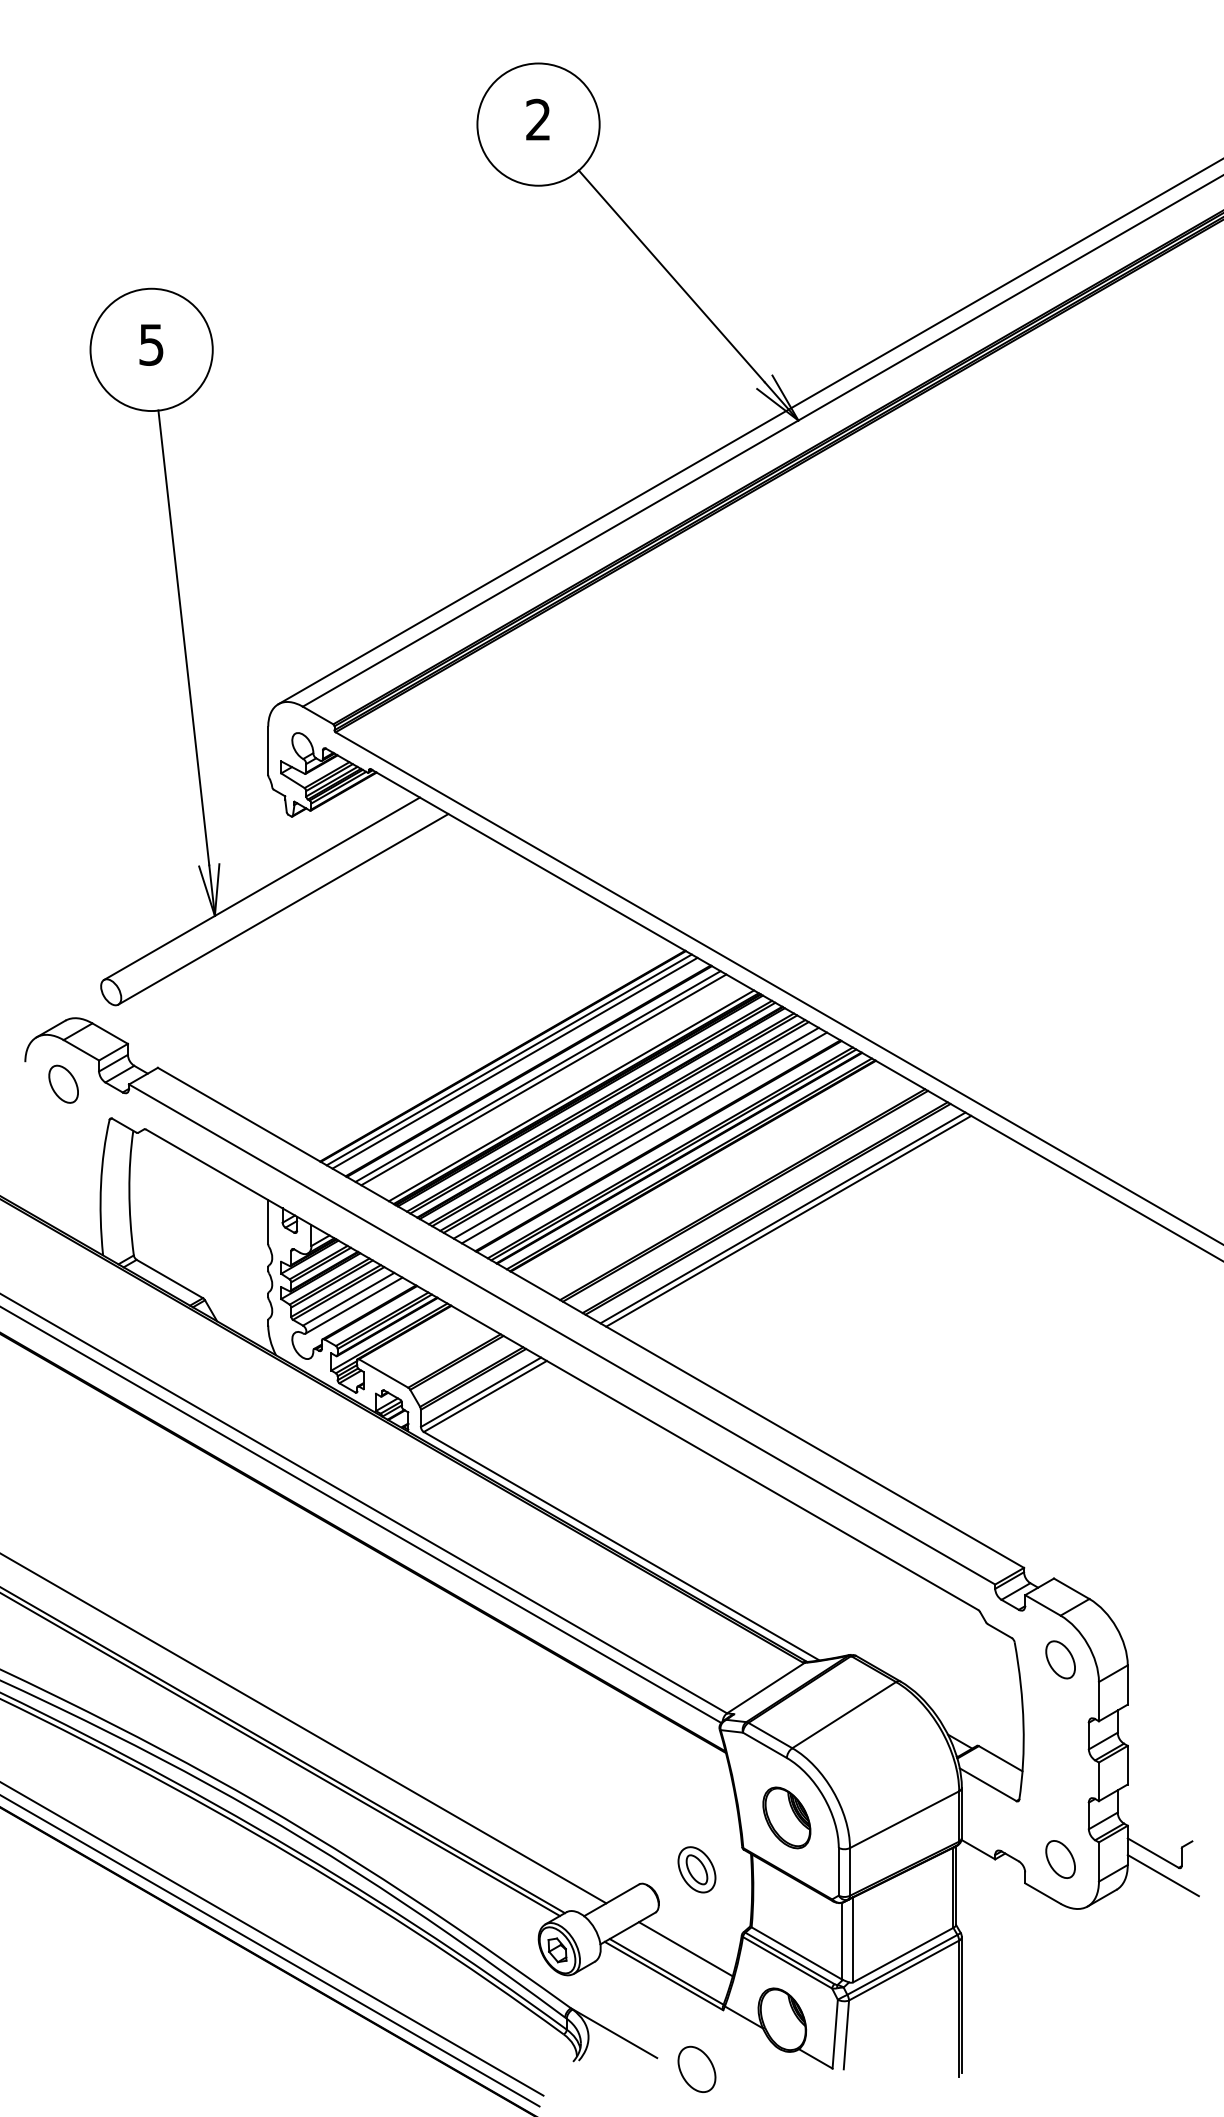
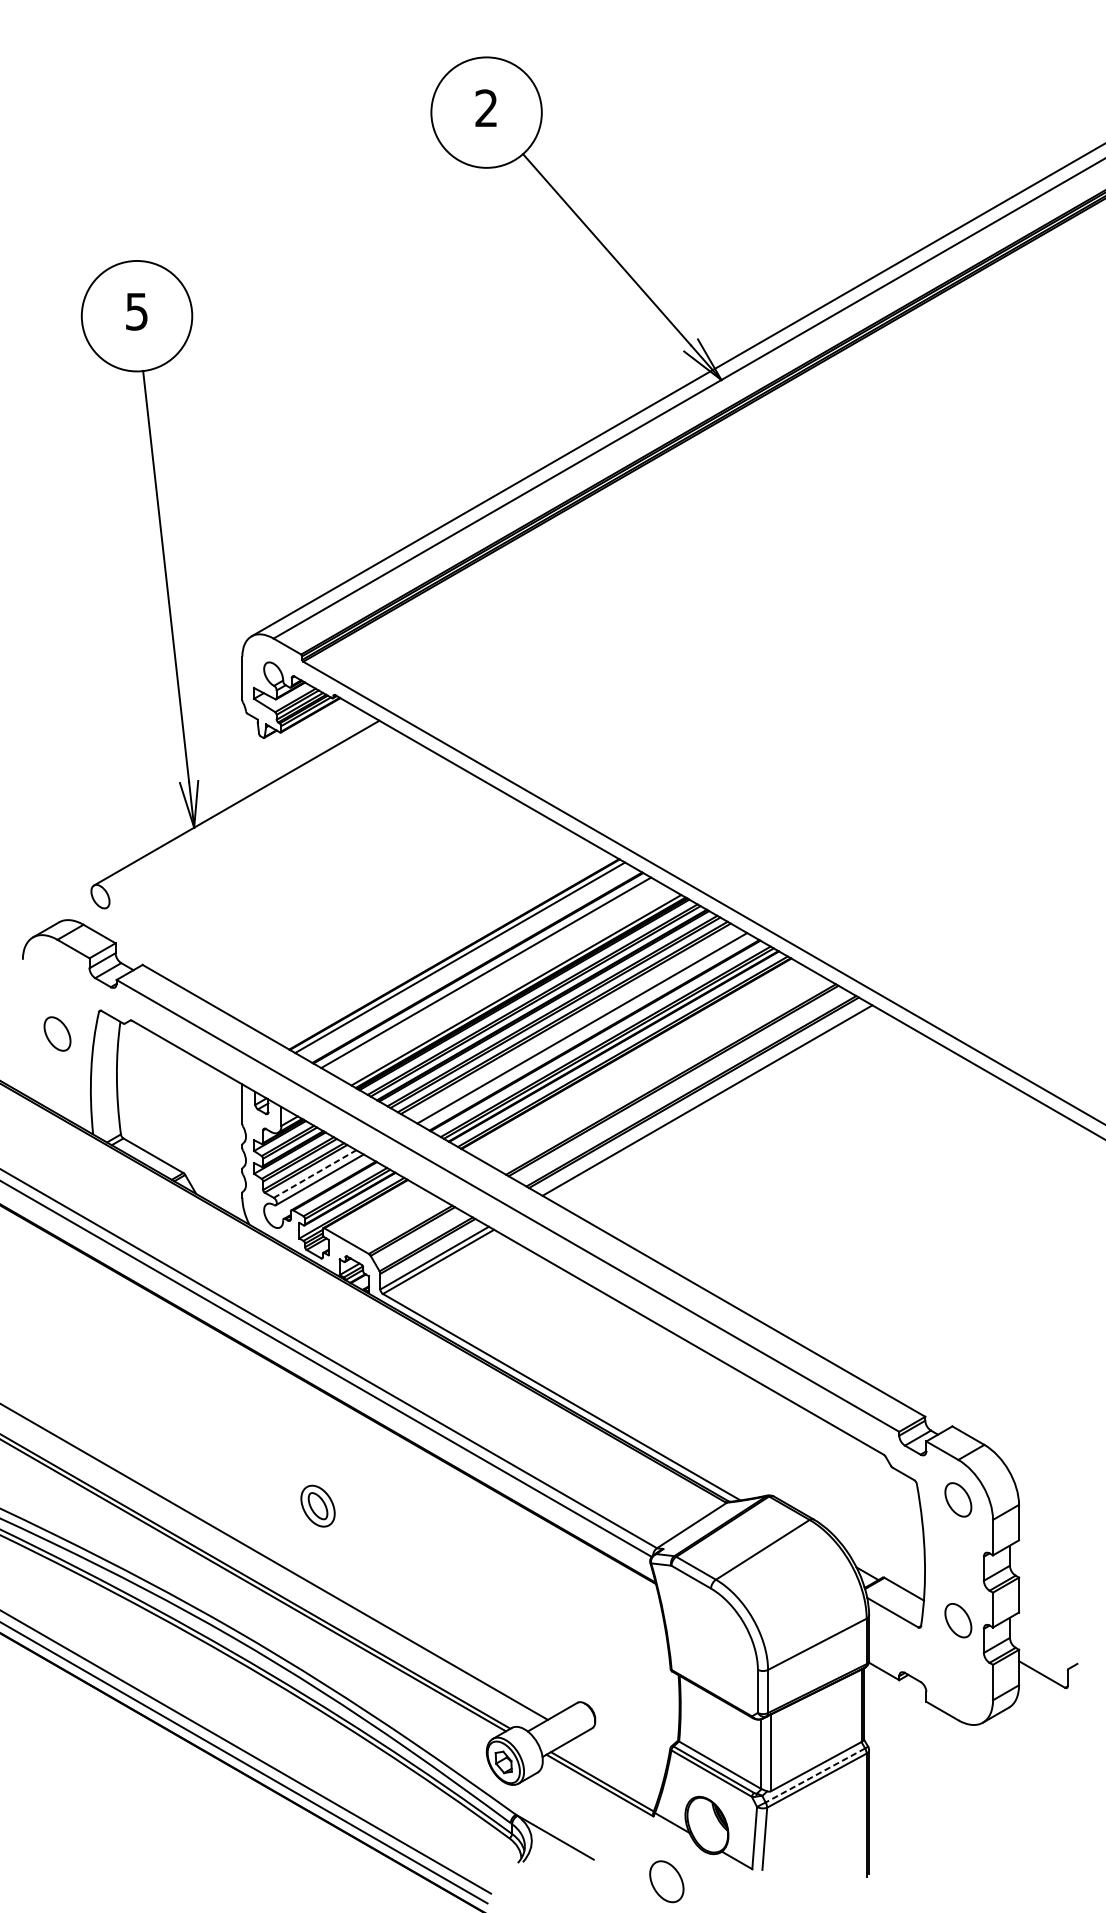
line: (283, 909) -> (256, 821), removed
line: (514, 1062) -> (464, 960), removed
line: (543, 1079) -> (491, 975), removed
part: (63, 1083) -> (57, 1033), moved
line: (635, 1132) -> (574, 1023), removed
line: (788, 1220) -> (712, 1102), removed
line: (348, 1299) -> (314, 1174), solid -> dashed
part: (786, 1817) -> (710, 1642), removed
part: (1060, 1859) -> (958, 1620), moved
part: (696, 1869) -> (317, 1505), moved
line: (1162, 1875) -> (1050, 1694), removed
line: (685, 1949) -> (619, 1761), removed
line: (902, 1964) -> (815, 1775), solid -> dashed
part: (696, 2068) -> (666, 1880), moved

